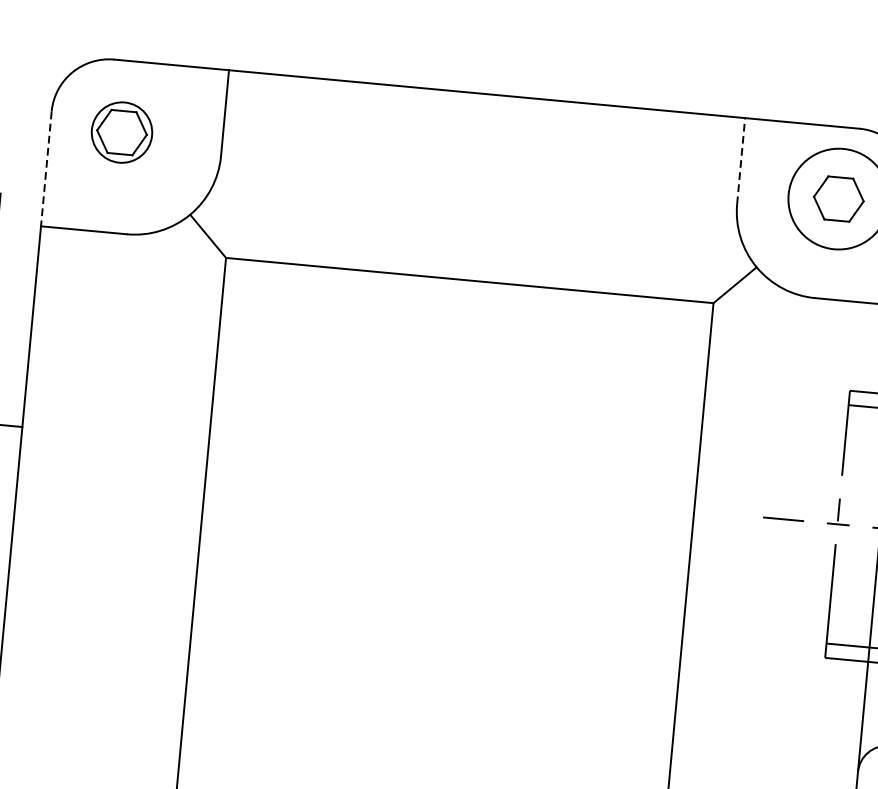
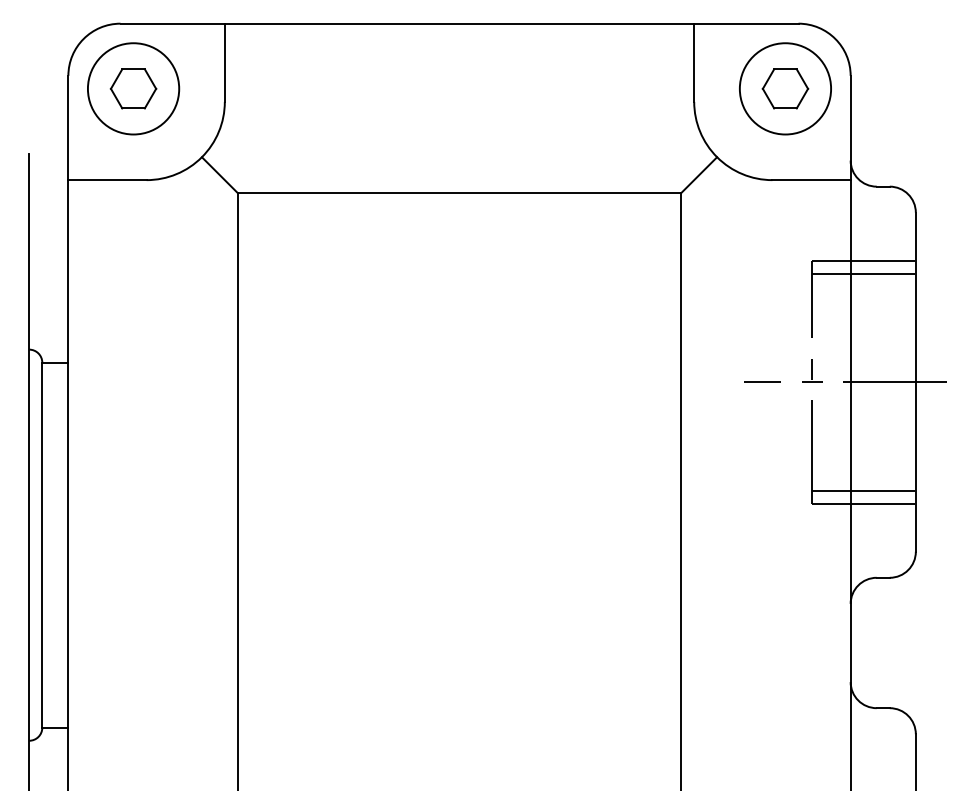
circle: (121, 132) -> (133, 88), size x1.67
line: (741, 160) -> (694, 62), dashed -> solid
line: (46, 169) -> (68, 128), dashed -> solid

